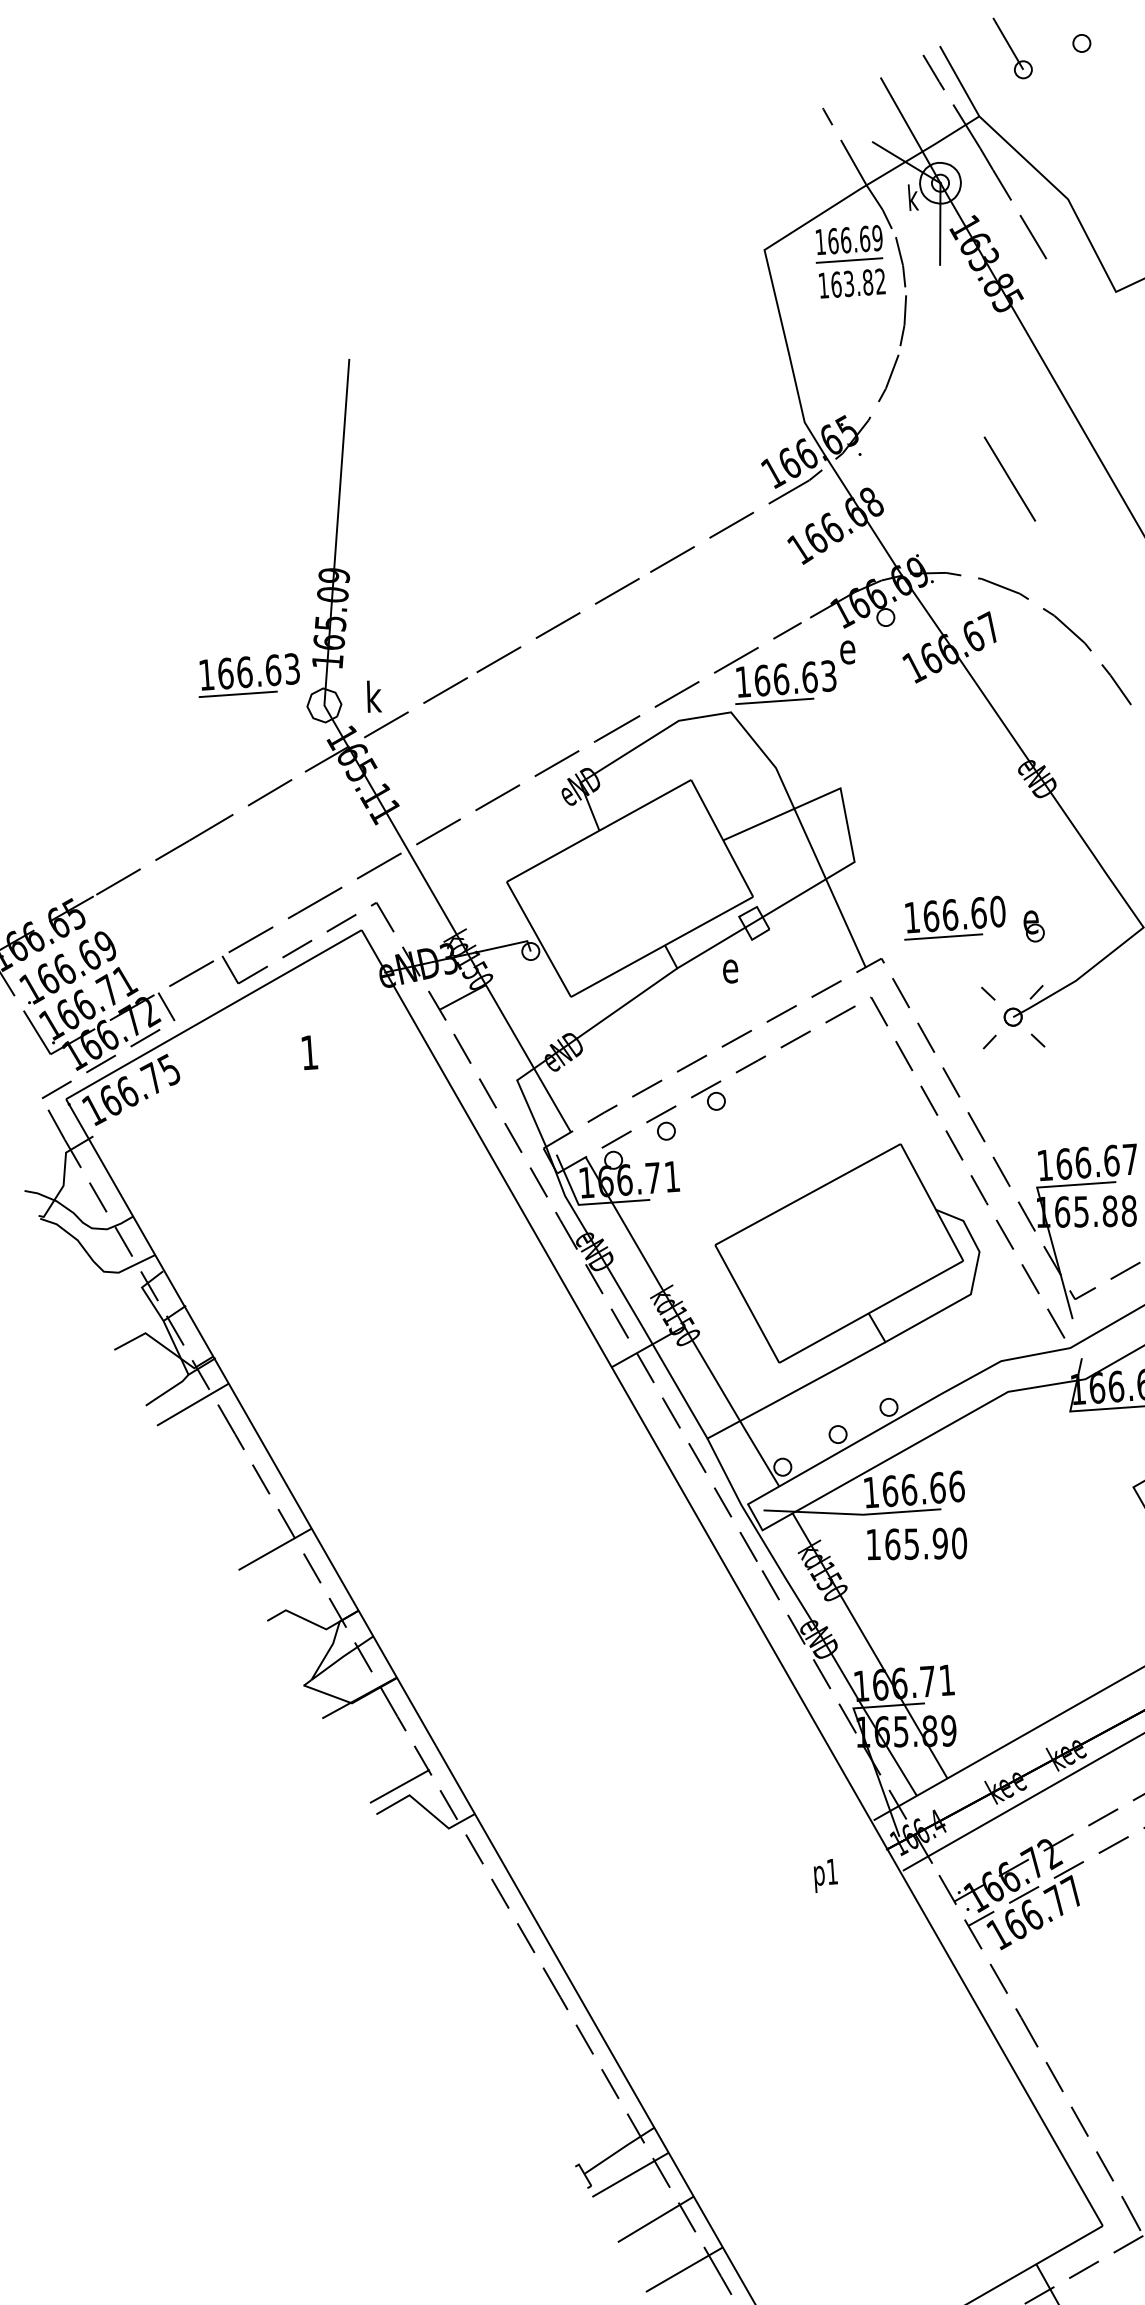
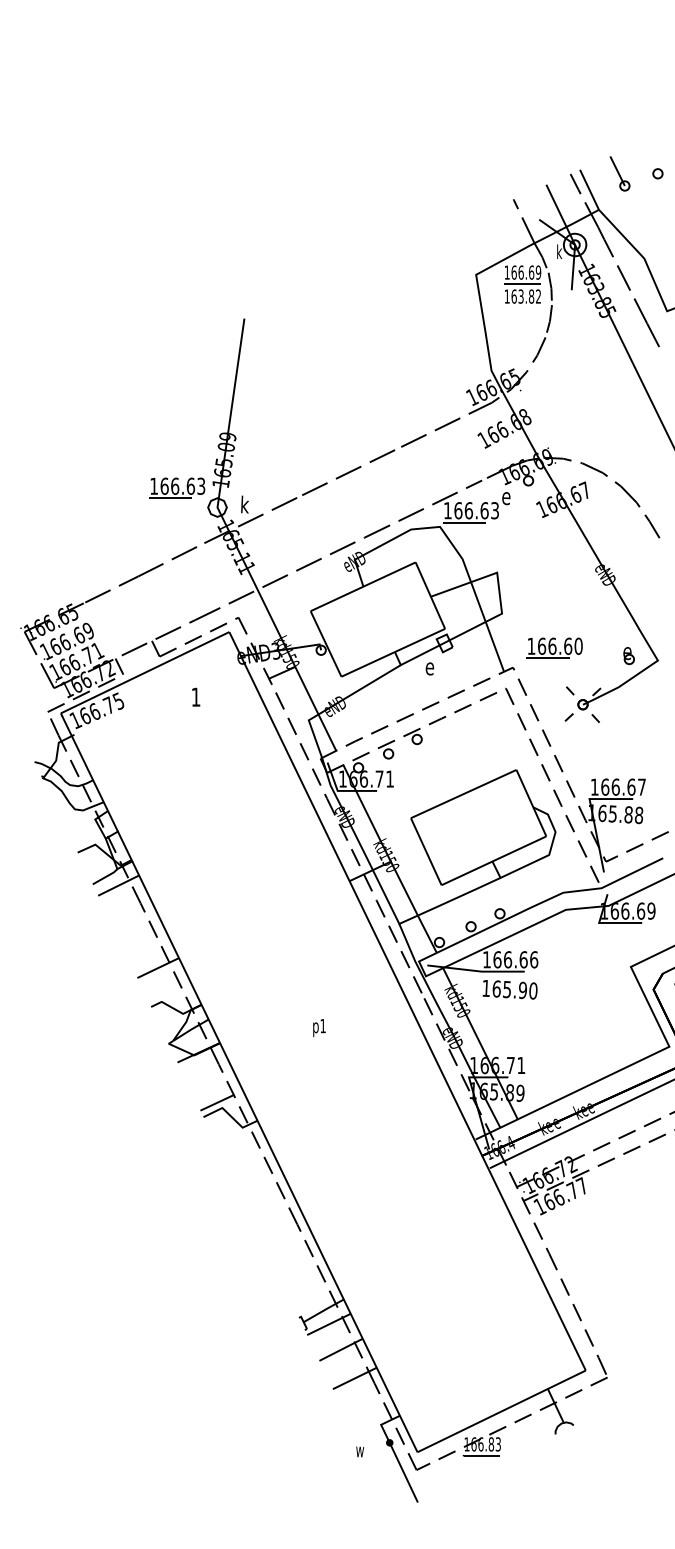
line: (1009, 478) -> (646, 322), moved
part: (1033, 927) -> (628, 656), moved
text: (826, 1876) -> (319, 1028), moved

